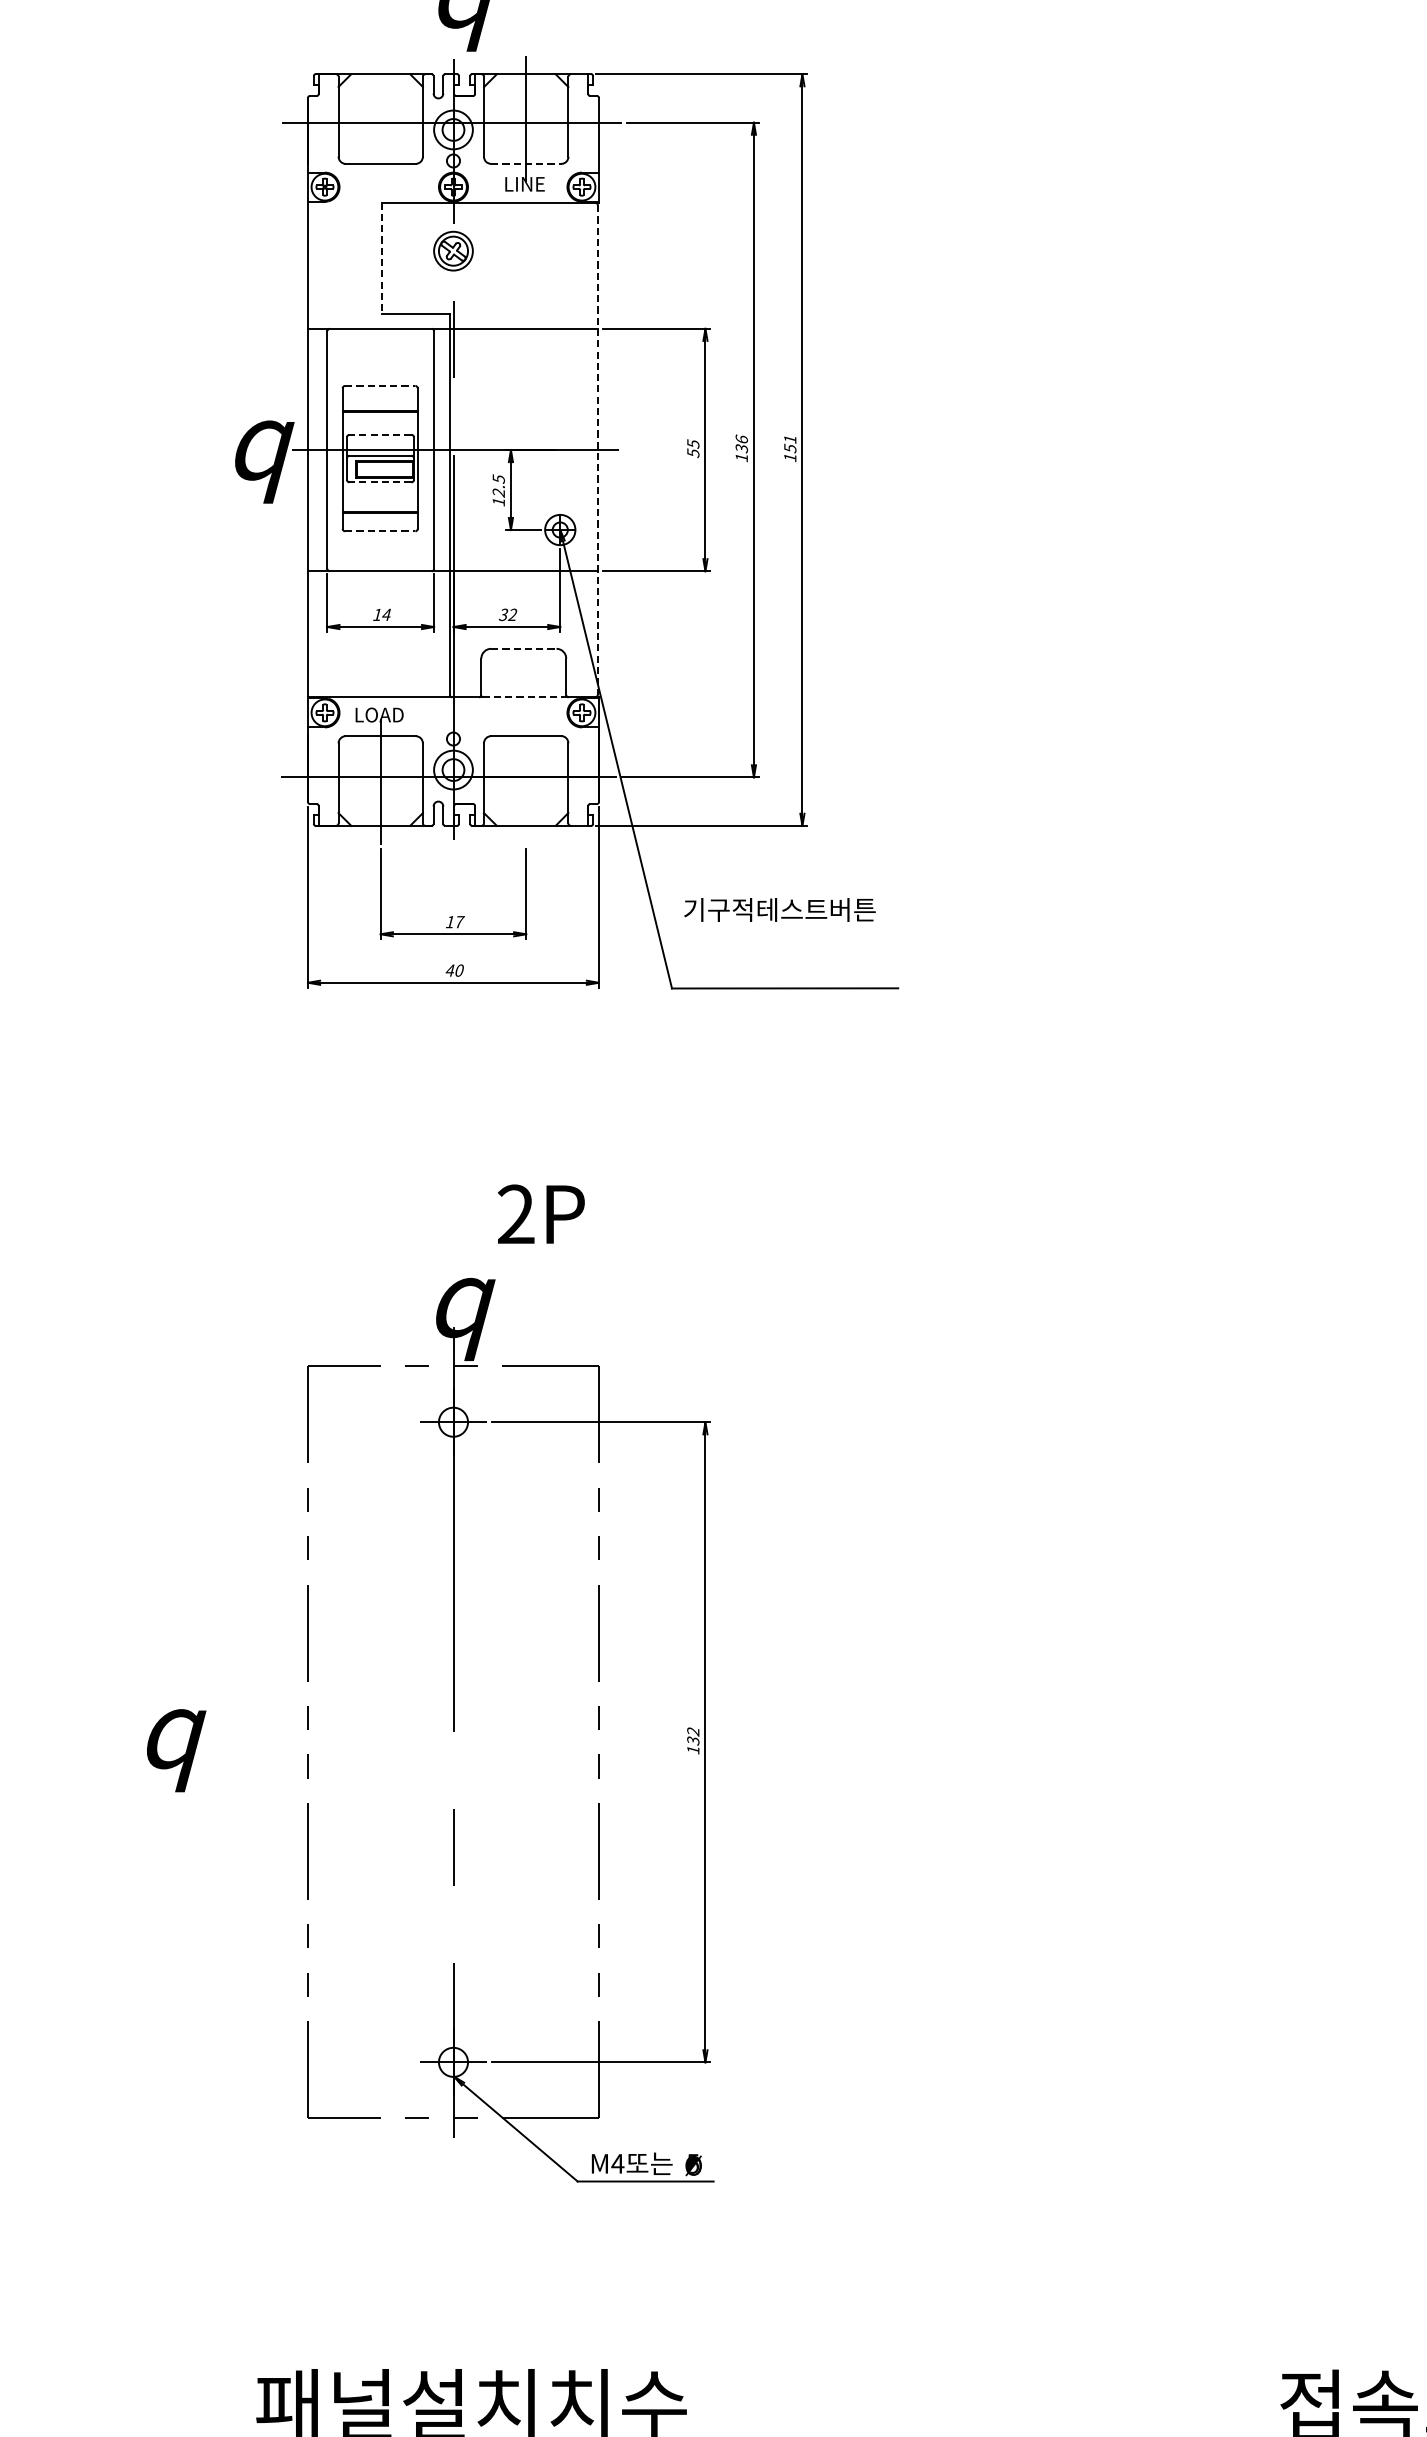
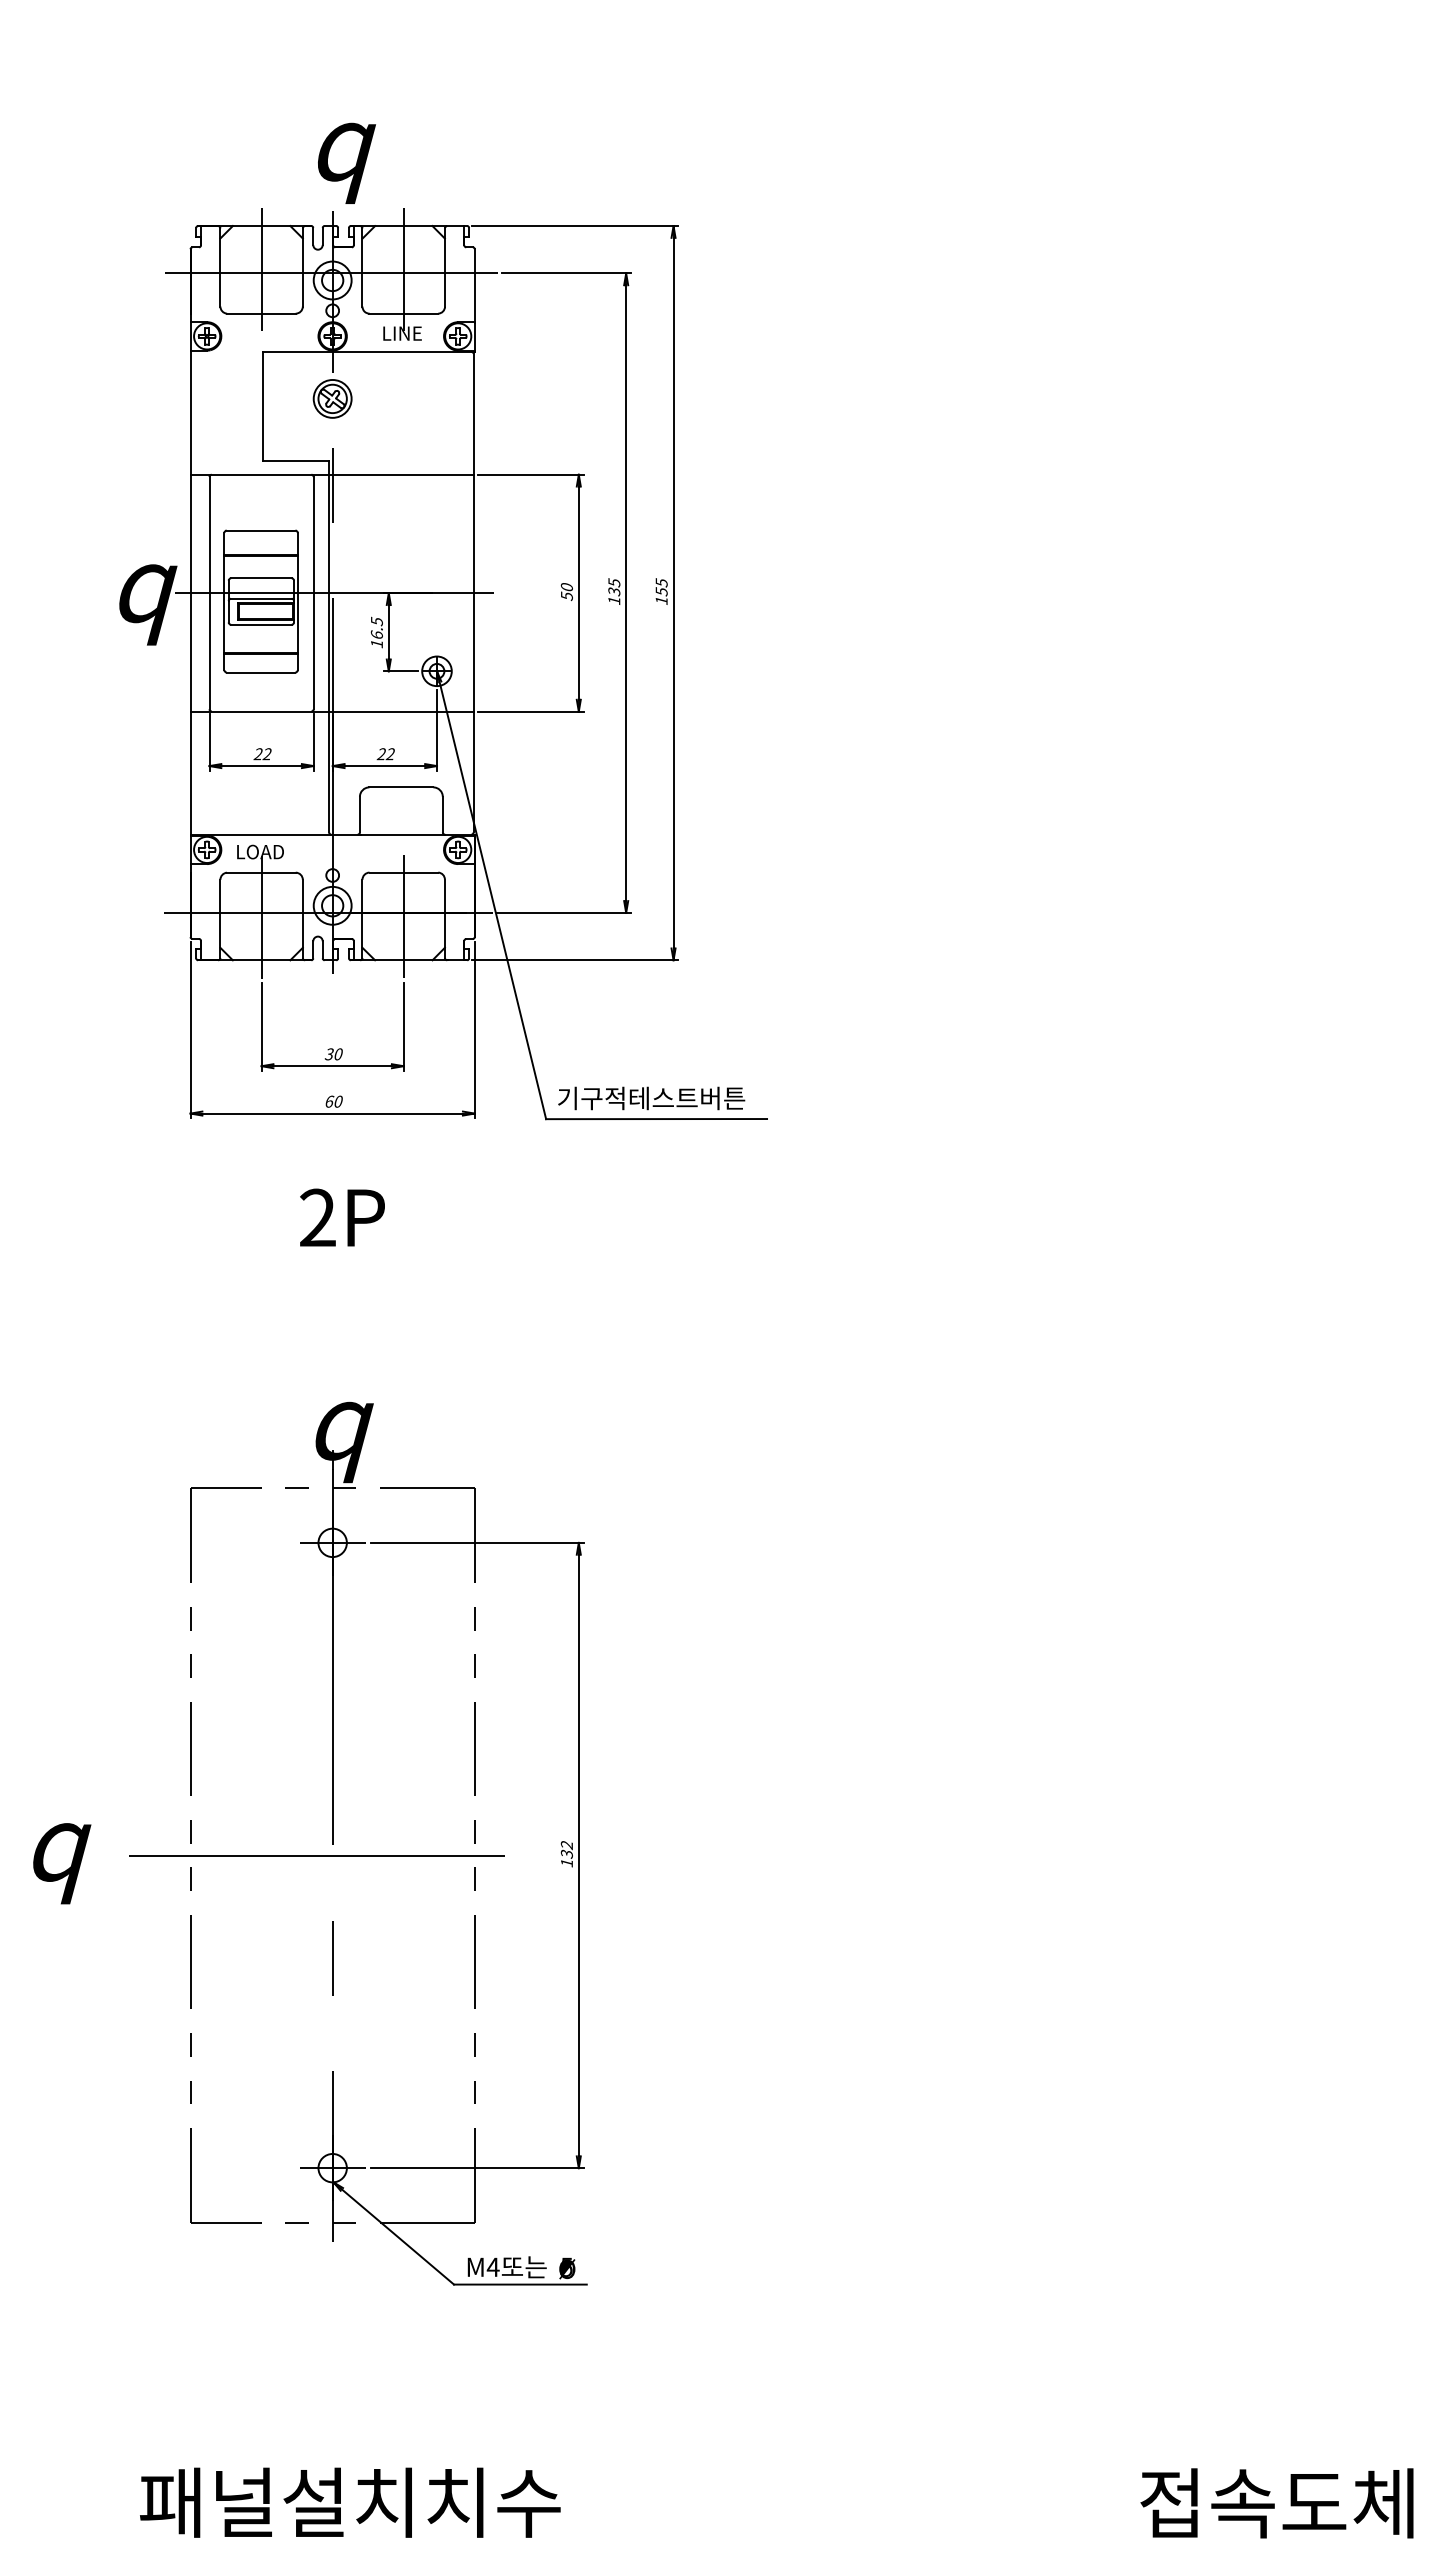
line: (380, 117) -> (261, 268), added
line: (527, 163) -> (404, 313), dashed -> solid
line: (381, 258) -> (262, 406), dashed -> solid
line: (380, 385) -> (261, 530), dashed -> solid
line: (379, 435) -> (260, 578), dashed -> solid
text: (741, 439) -> (614, 582), 136 -> 135
text: (790, 439) -> (661, 582), 151 -> 155
text: (692, 444) -> (566, 587), 55 -> 50
line: (597, 450) -> (473, 593), dashed -> solid
line: (379, 482) -> (260, 624), dashed -> solid
text: (498, 492) -> (376, 634), 12.5 -> 16.5
line: (380, 531) -> (261, 672), dashed -> solid
text: (381, 615) -> (262, 754), 14 -> 22
text: (502, 615) -> (380, 754), 32 -> 22
line: (523, 648) -> (401, 787), dashed -> solid
line: (525, 697) -> (403, 834), dashed -> solid
line: (525, 781) -> (403, 916), added
text: (779, 910) -> (651, 1098), moved
text: (454, 922) -> (333, 1054), 17 -> 30
text: (450, 970) -> (329, 1101), 40 -> 60
text: (541, 1214) -> (342, 1217), moved
line: (422, 1742) -> (302, 1855), added

